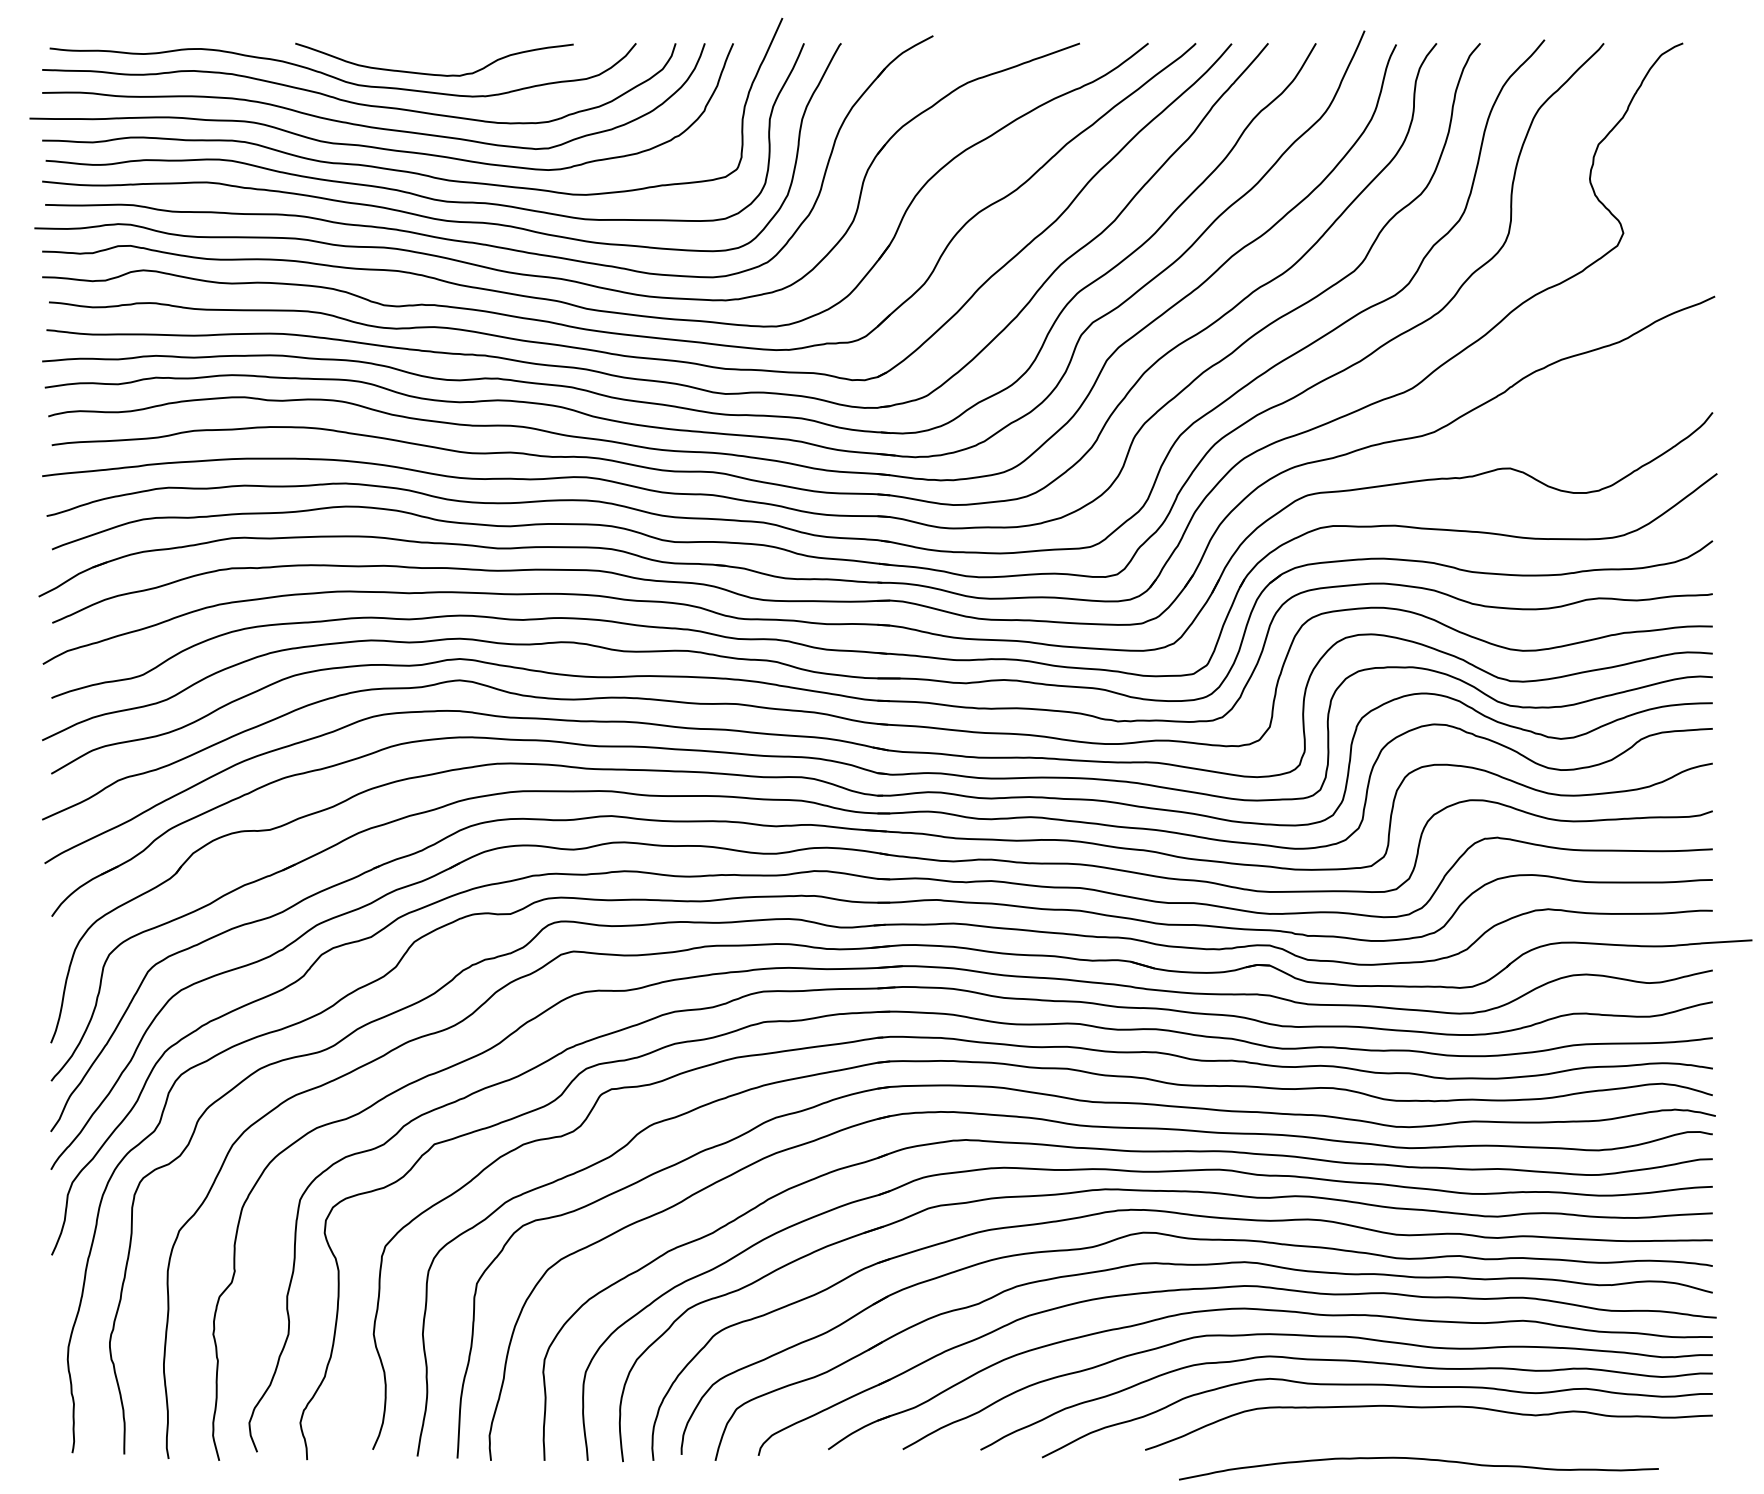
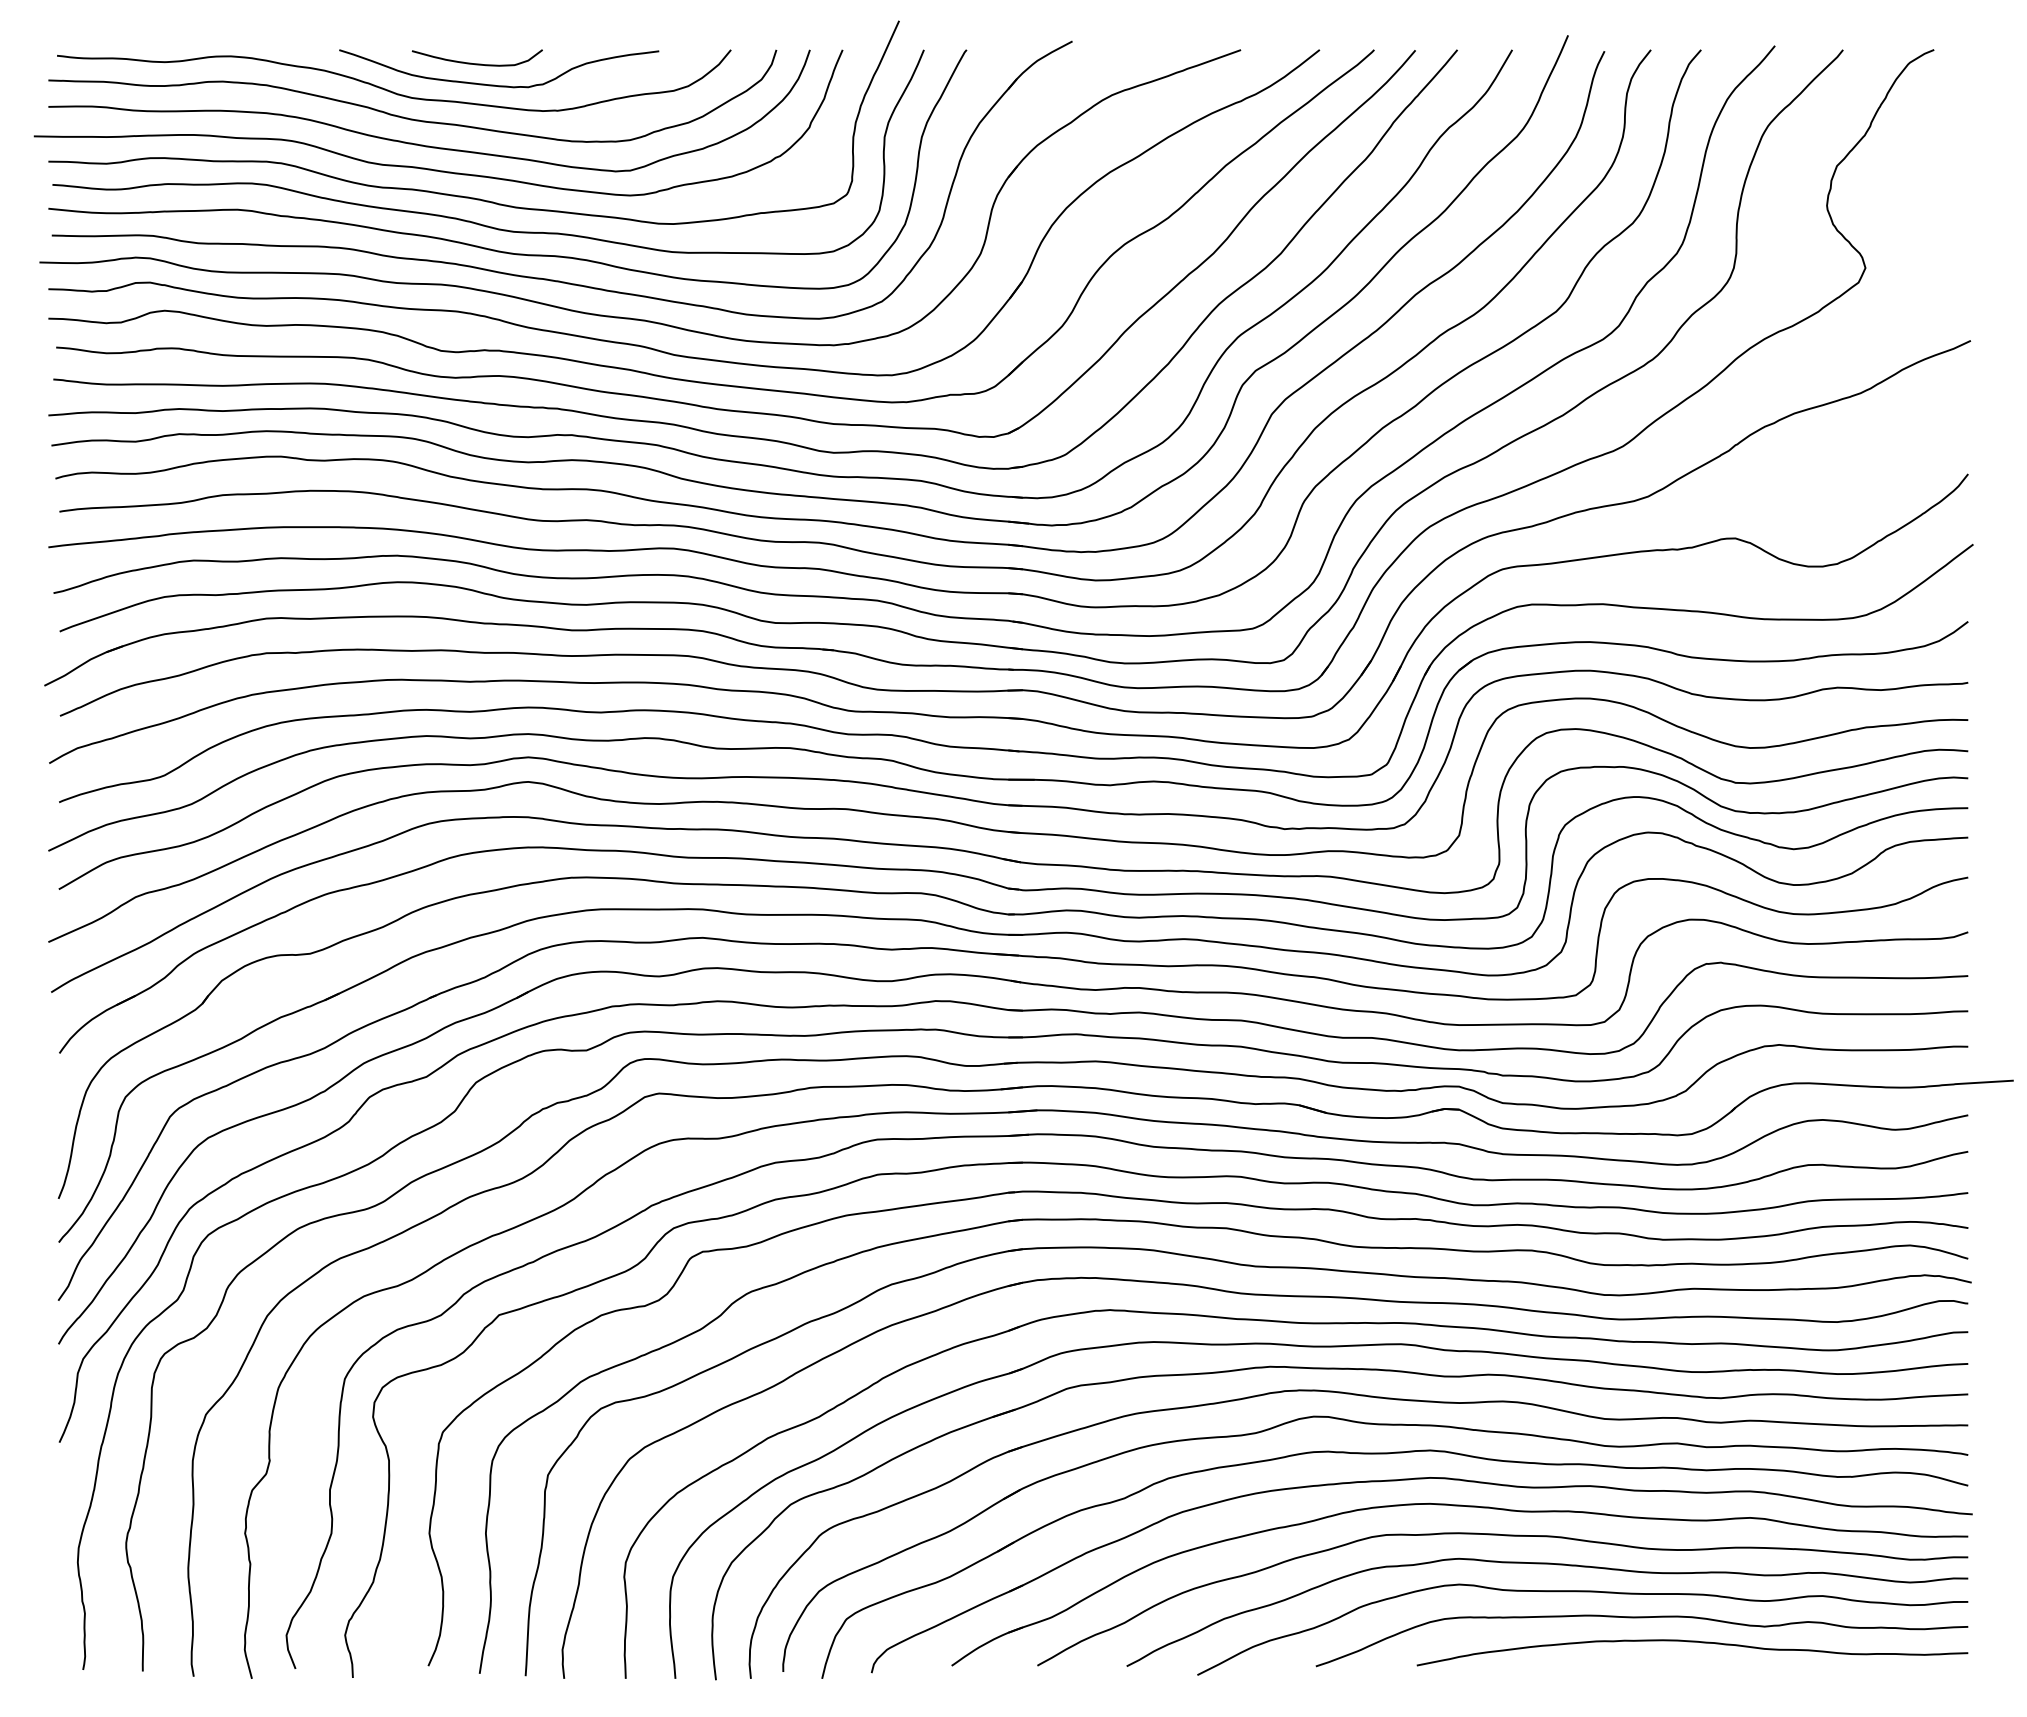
curve: (414, 55) -> (476, 63), added
curve: (1418, 1459) -> (1692, 1642), moved

